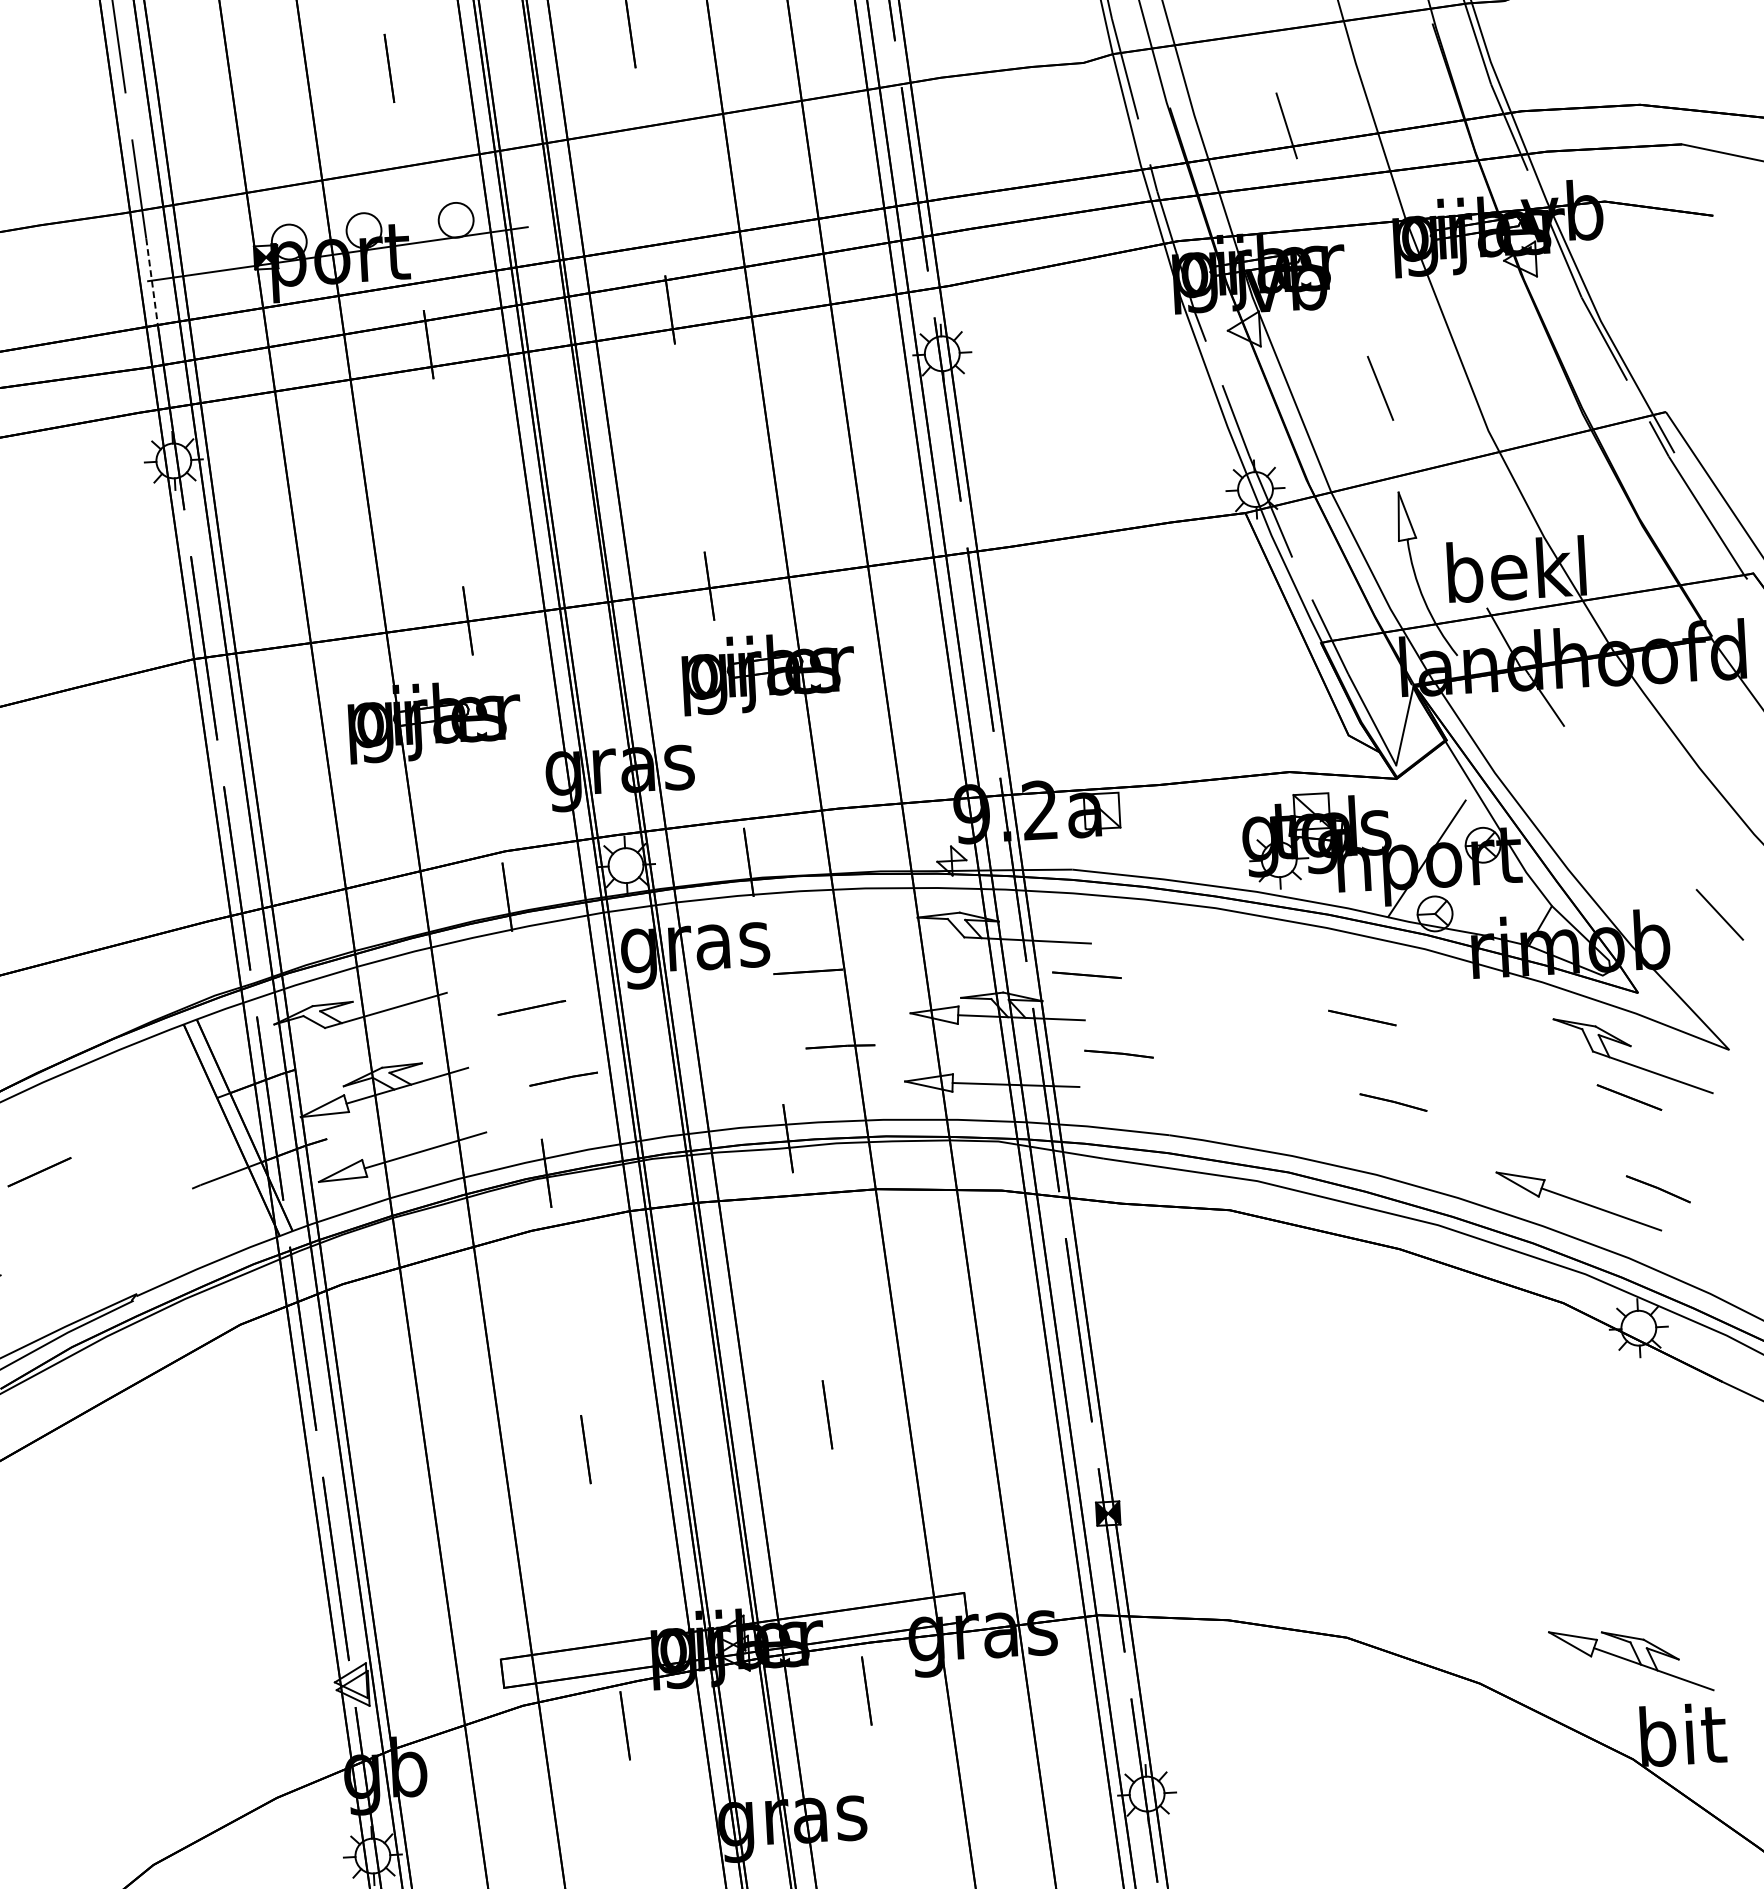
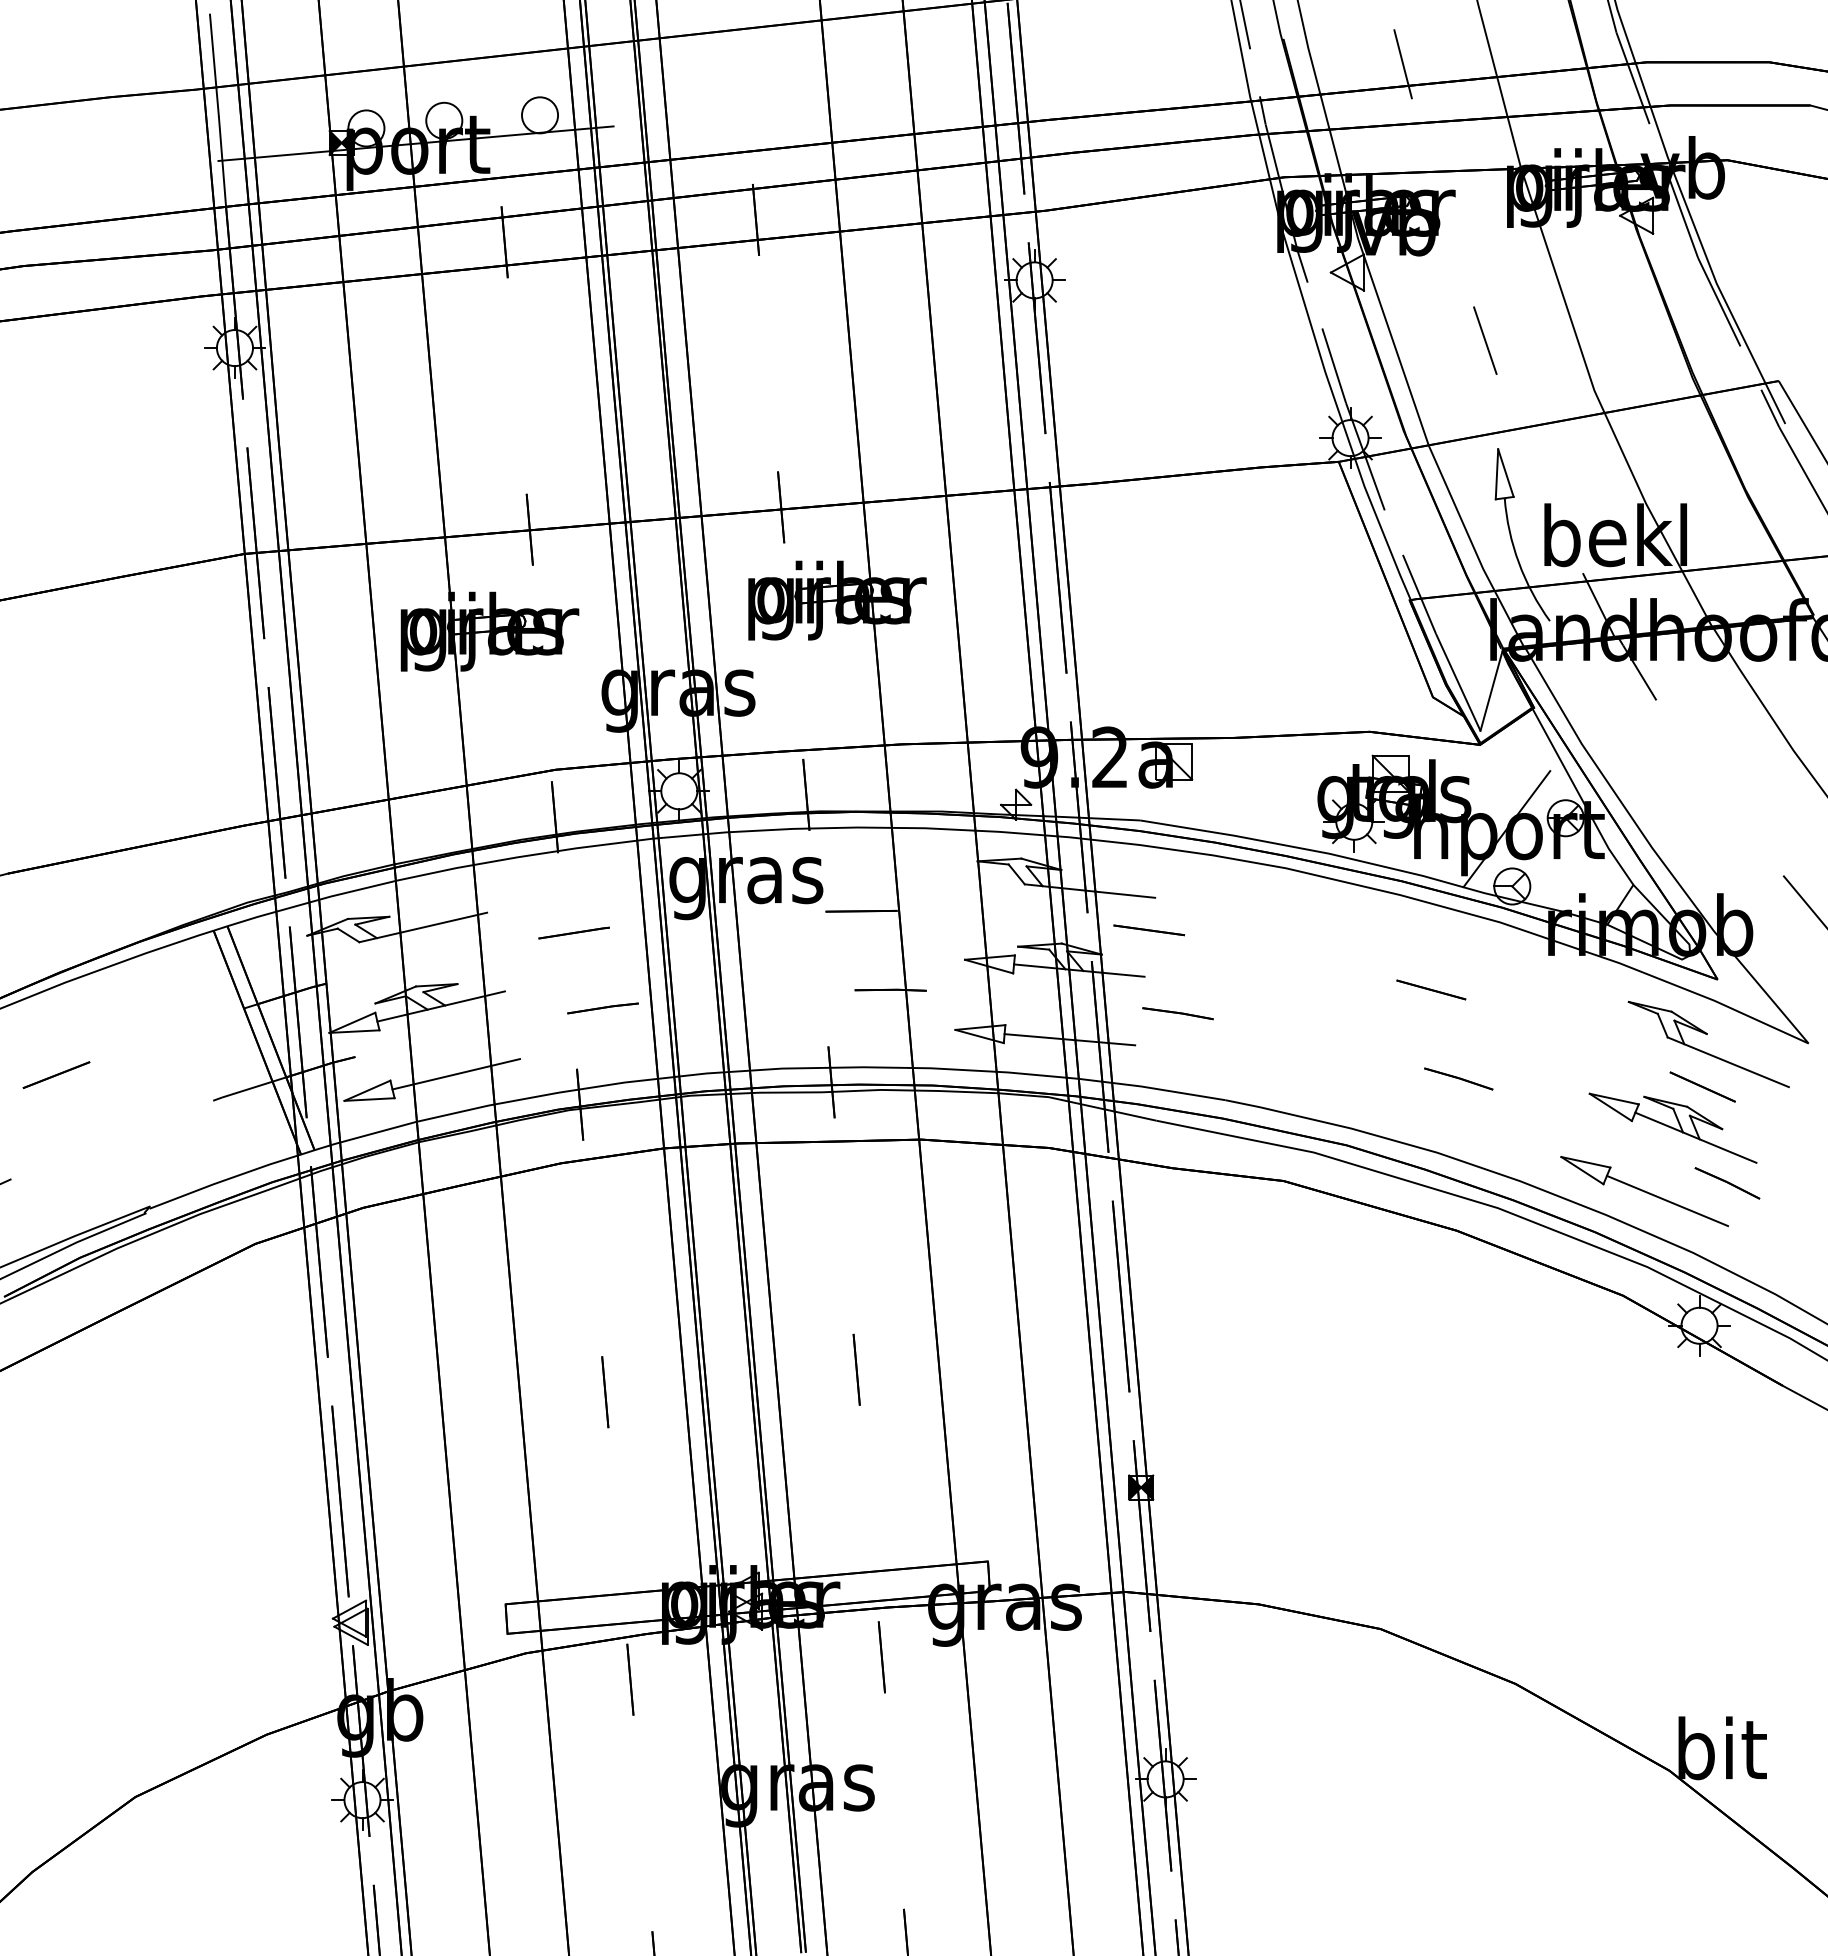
line: (152, 282) -> (222, 162), dashed -> solid
part: (1630, 1660) -> (1672, 1127), moved

